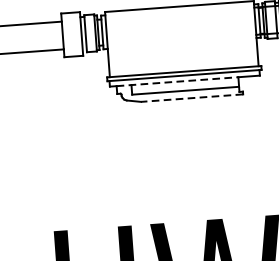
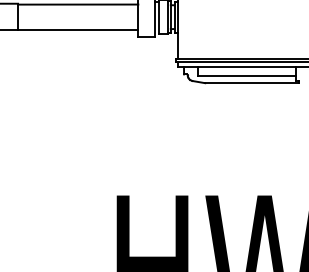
line: (177, 82) -> (239, 67), dashed -> solid
line: (192, 98) -> (252, 83), dashed -> solid

